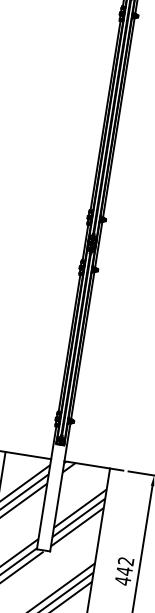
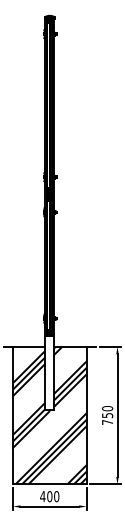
text: (124, 571) -> (107, 415), 442 -> 750

